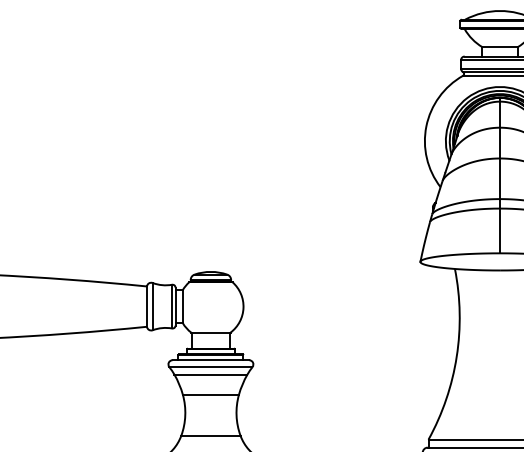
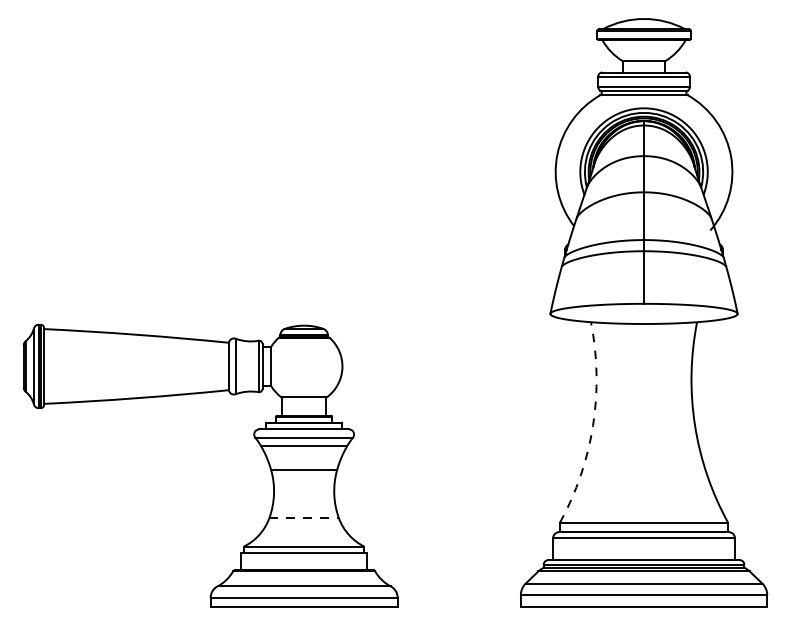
arc: (457, 356) -> (593, 425), solid -> dashed
line: (211, 435) -> (304, 518), solid -> dashed

